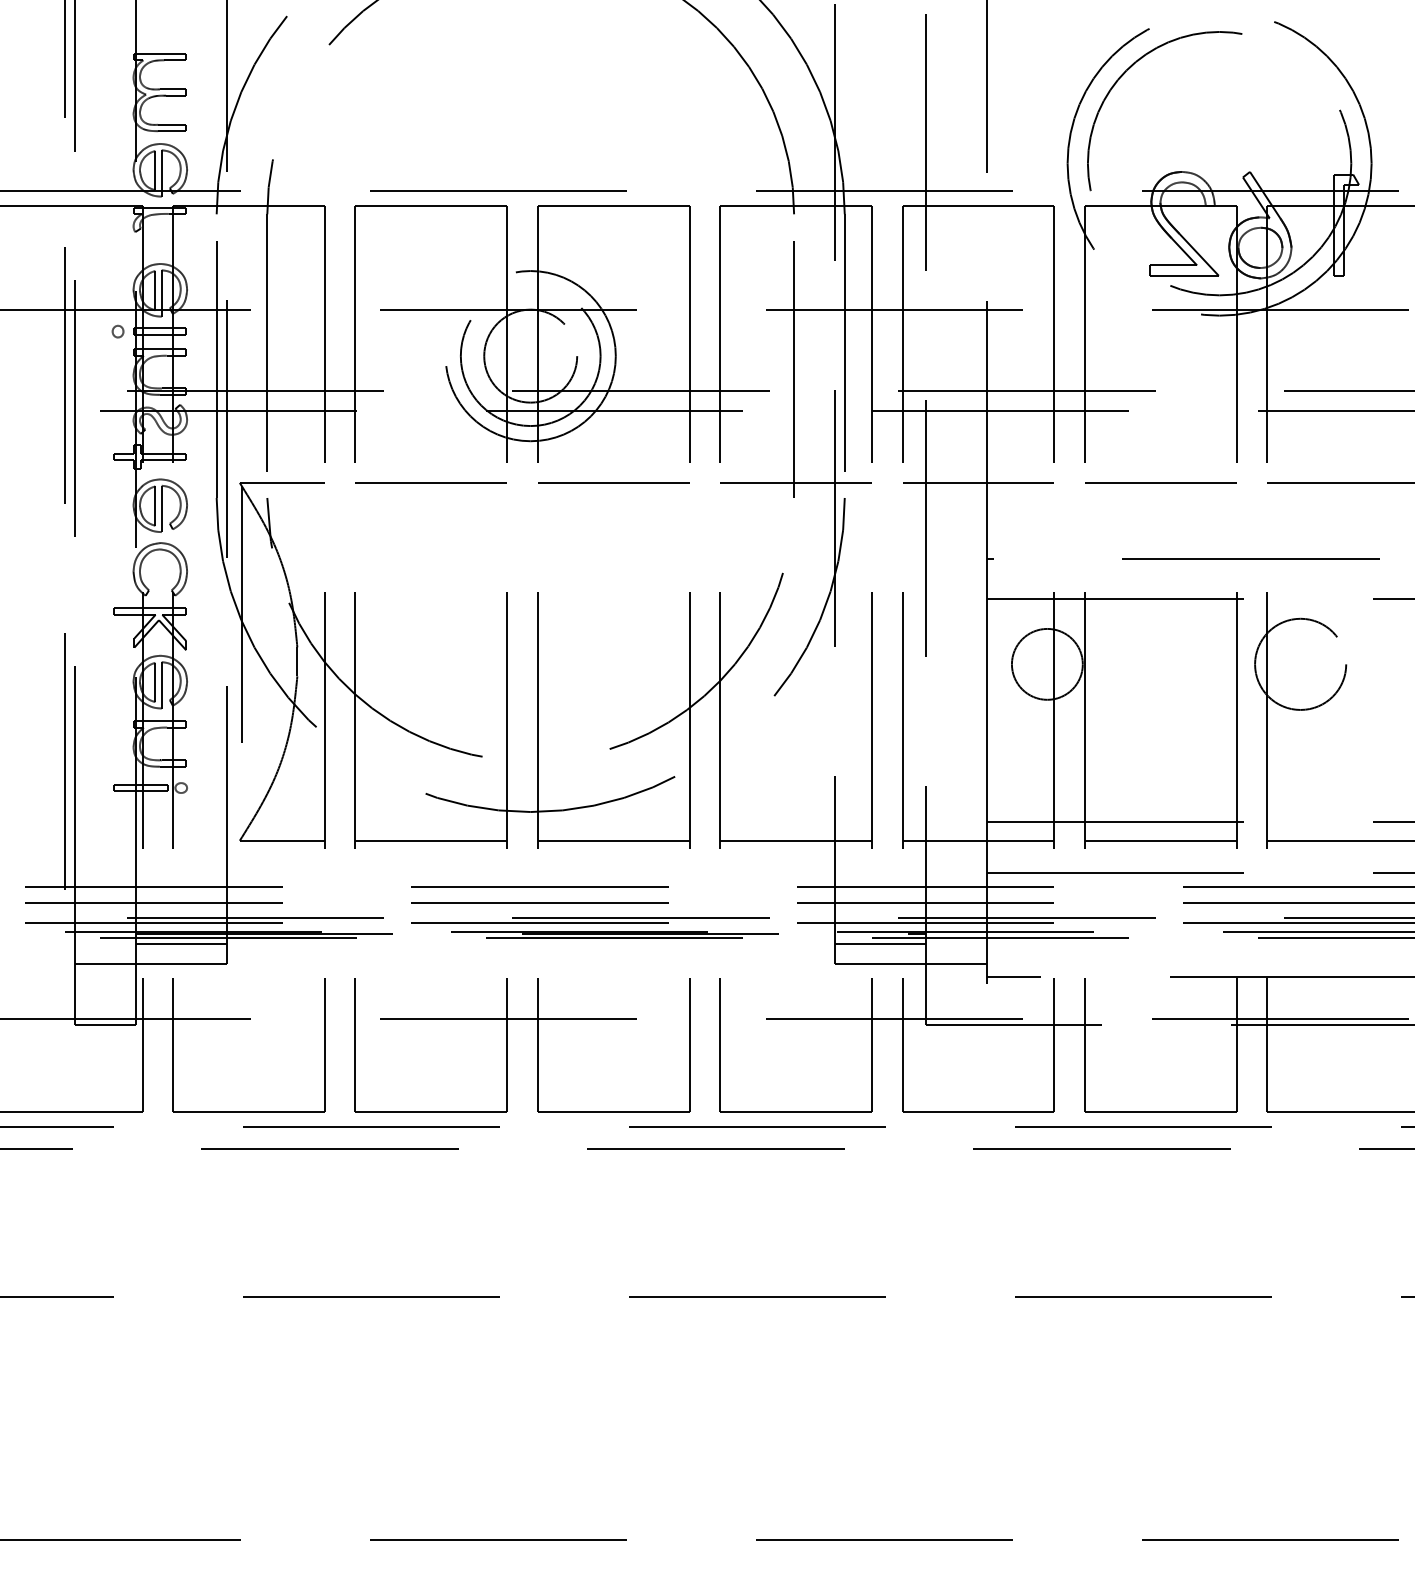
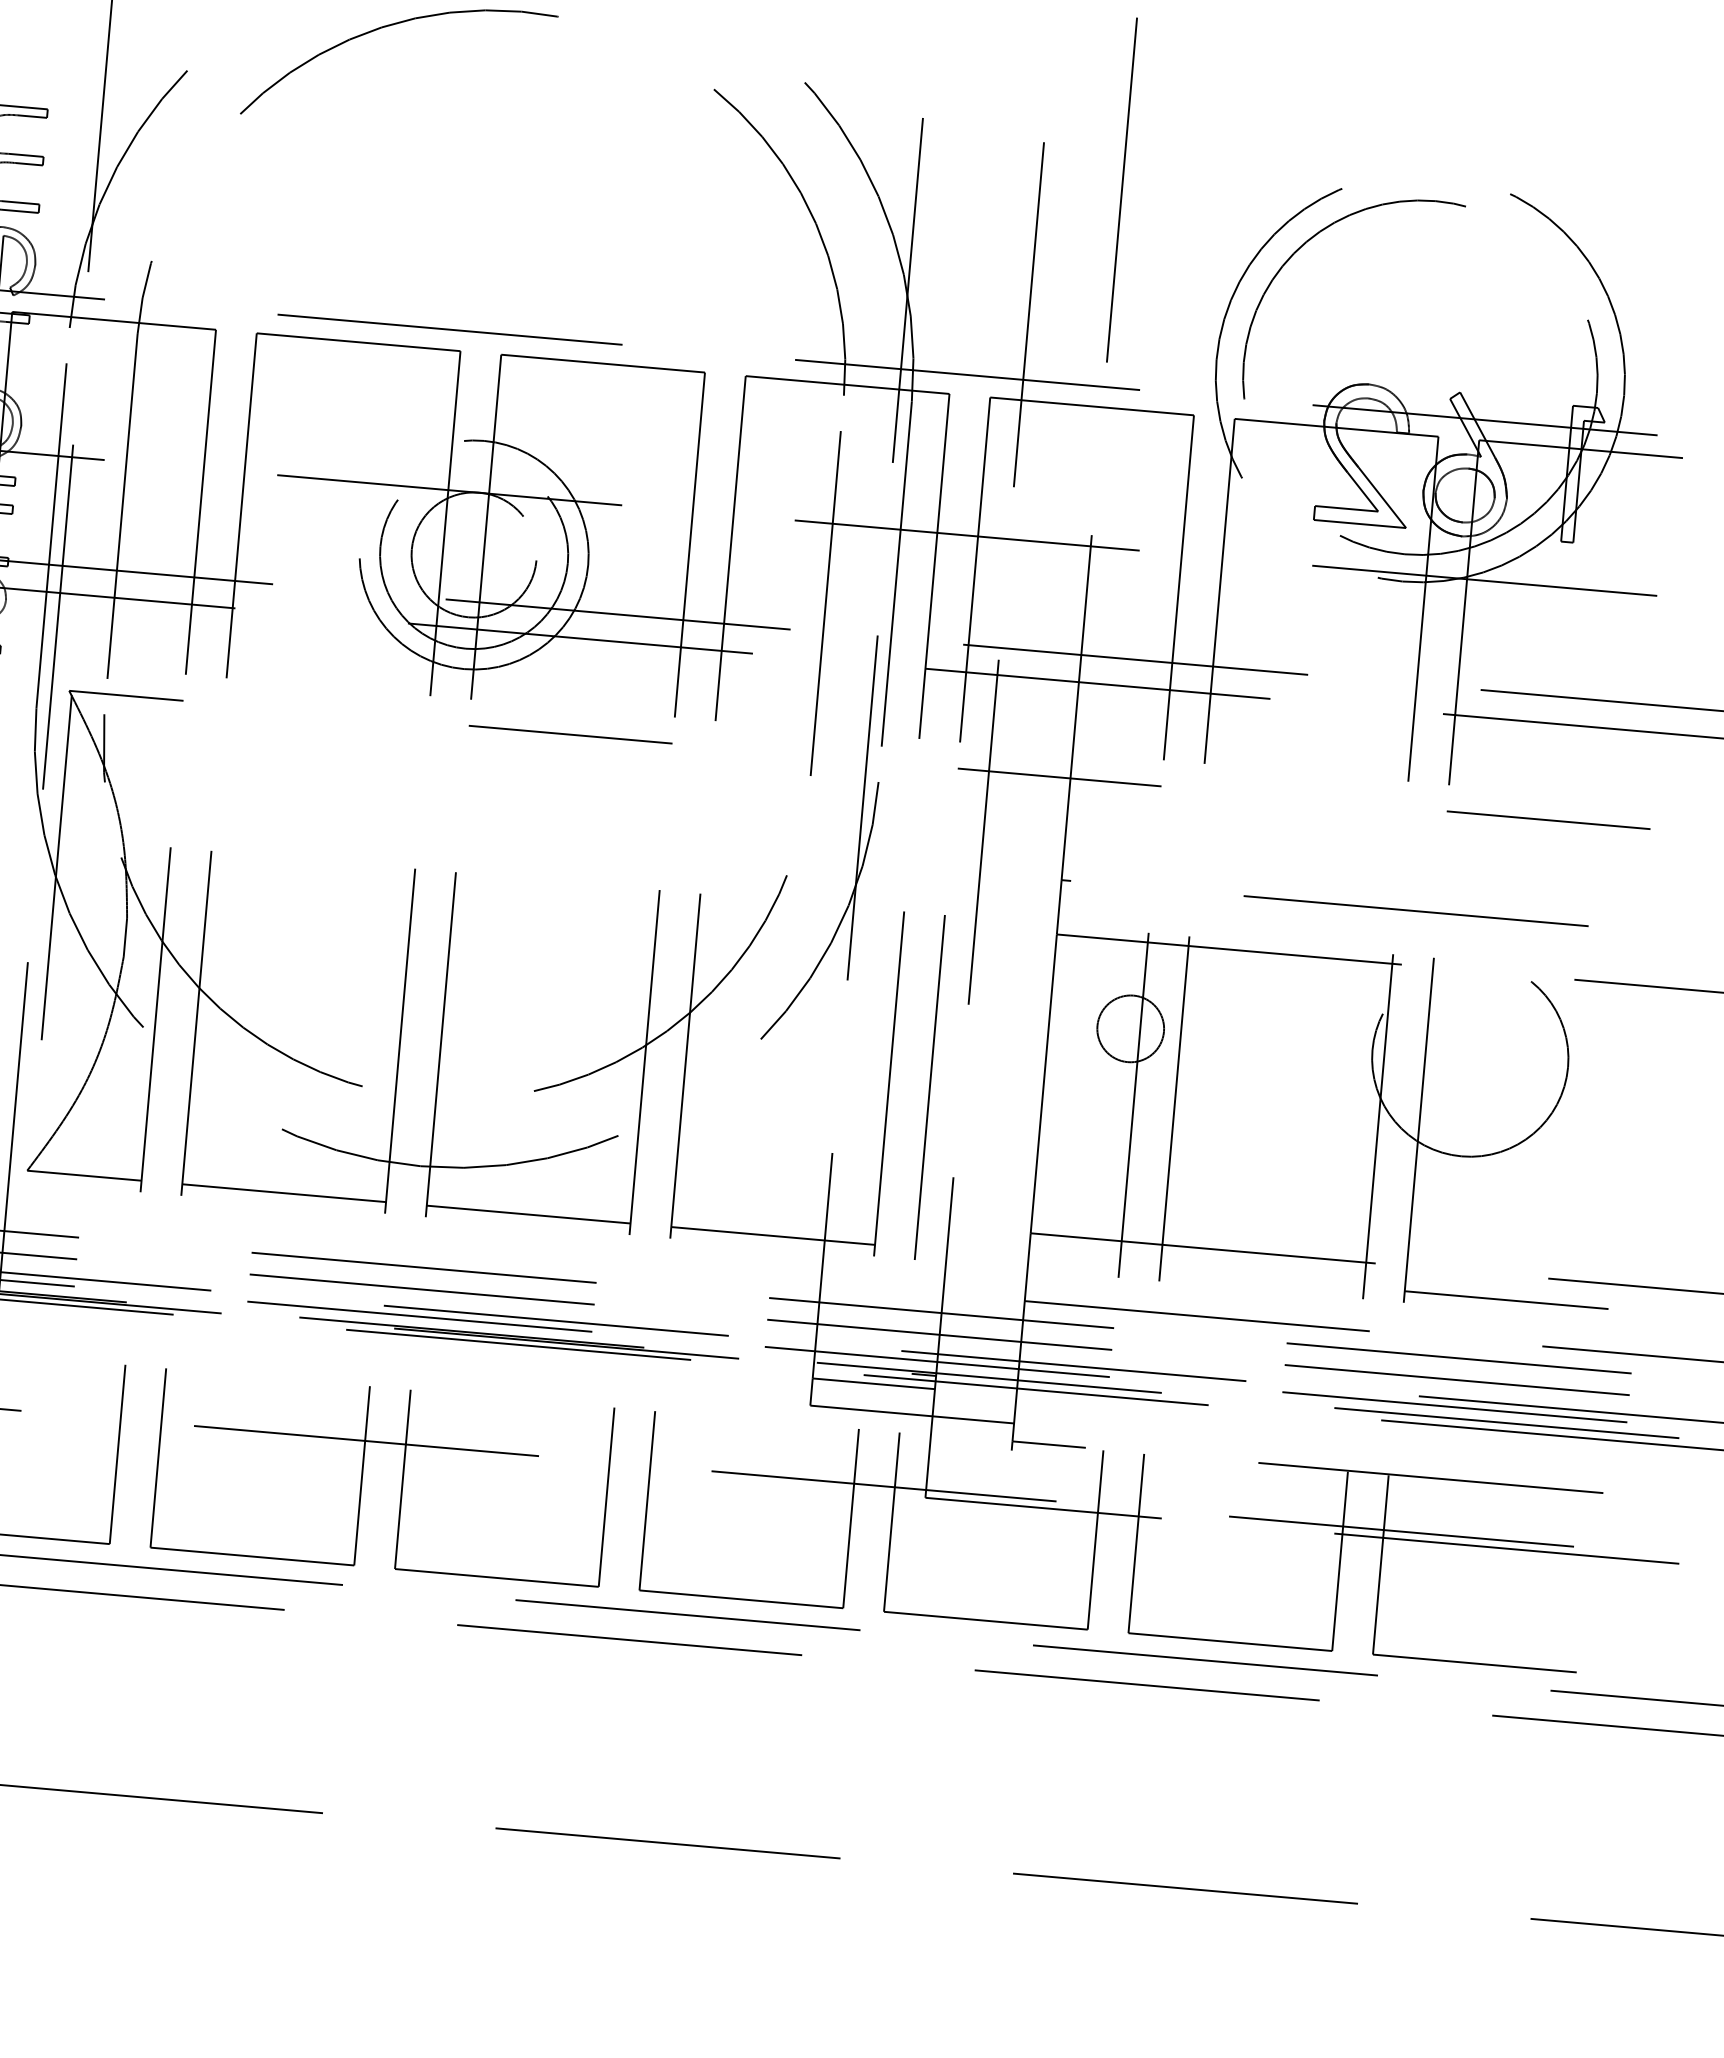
line: (430, 482) -> (324, 712), removed
line: (796, 482) -> (815, 755), removed
line: (1160, 482) -> (1303, 798), removed
circle: (1046, 663) -> (1129, 1027), size x0.7
circle: (1300, 663) -> (1470, 1057), size x1.6
line: (978, 840) -> (1017, 1256), removed
line: (1160, 840) -> (1261, 1278), removed

